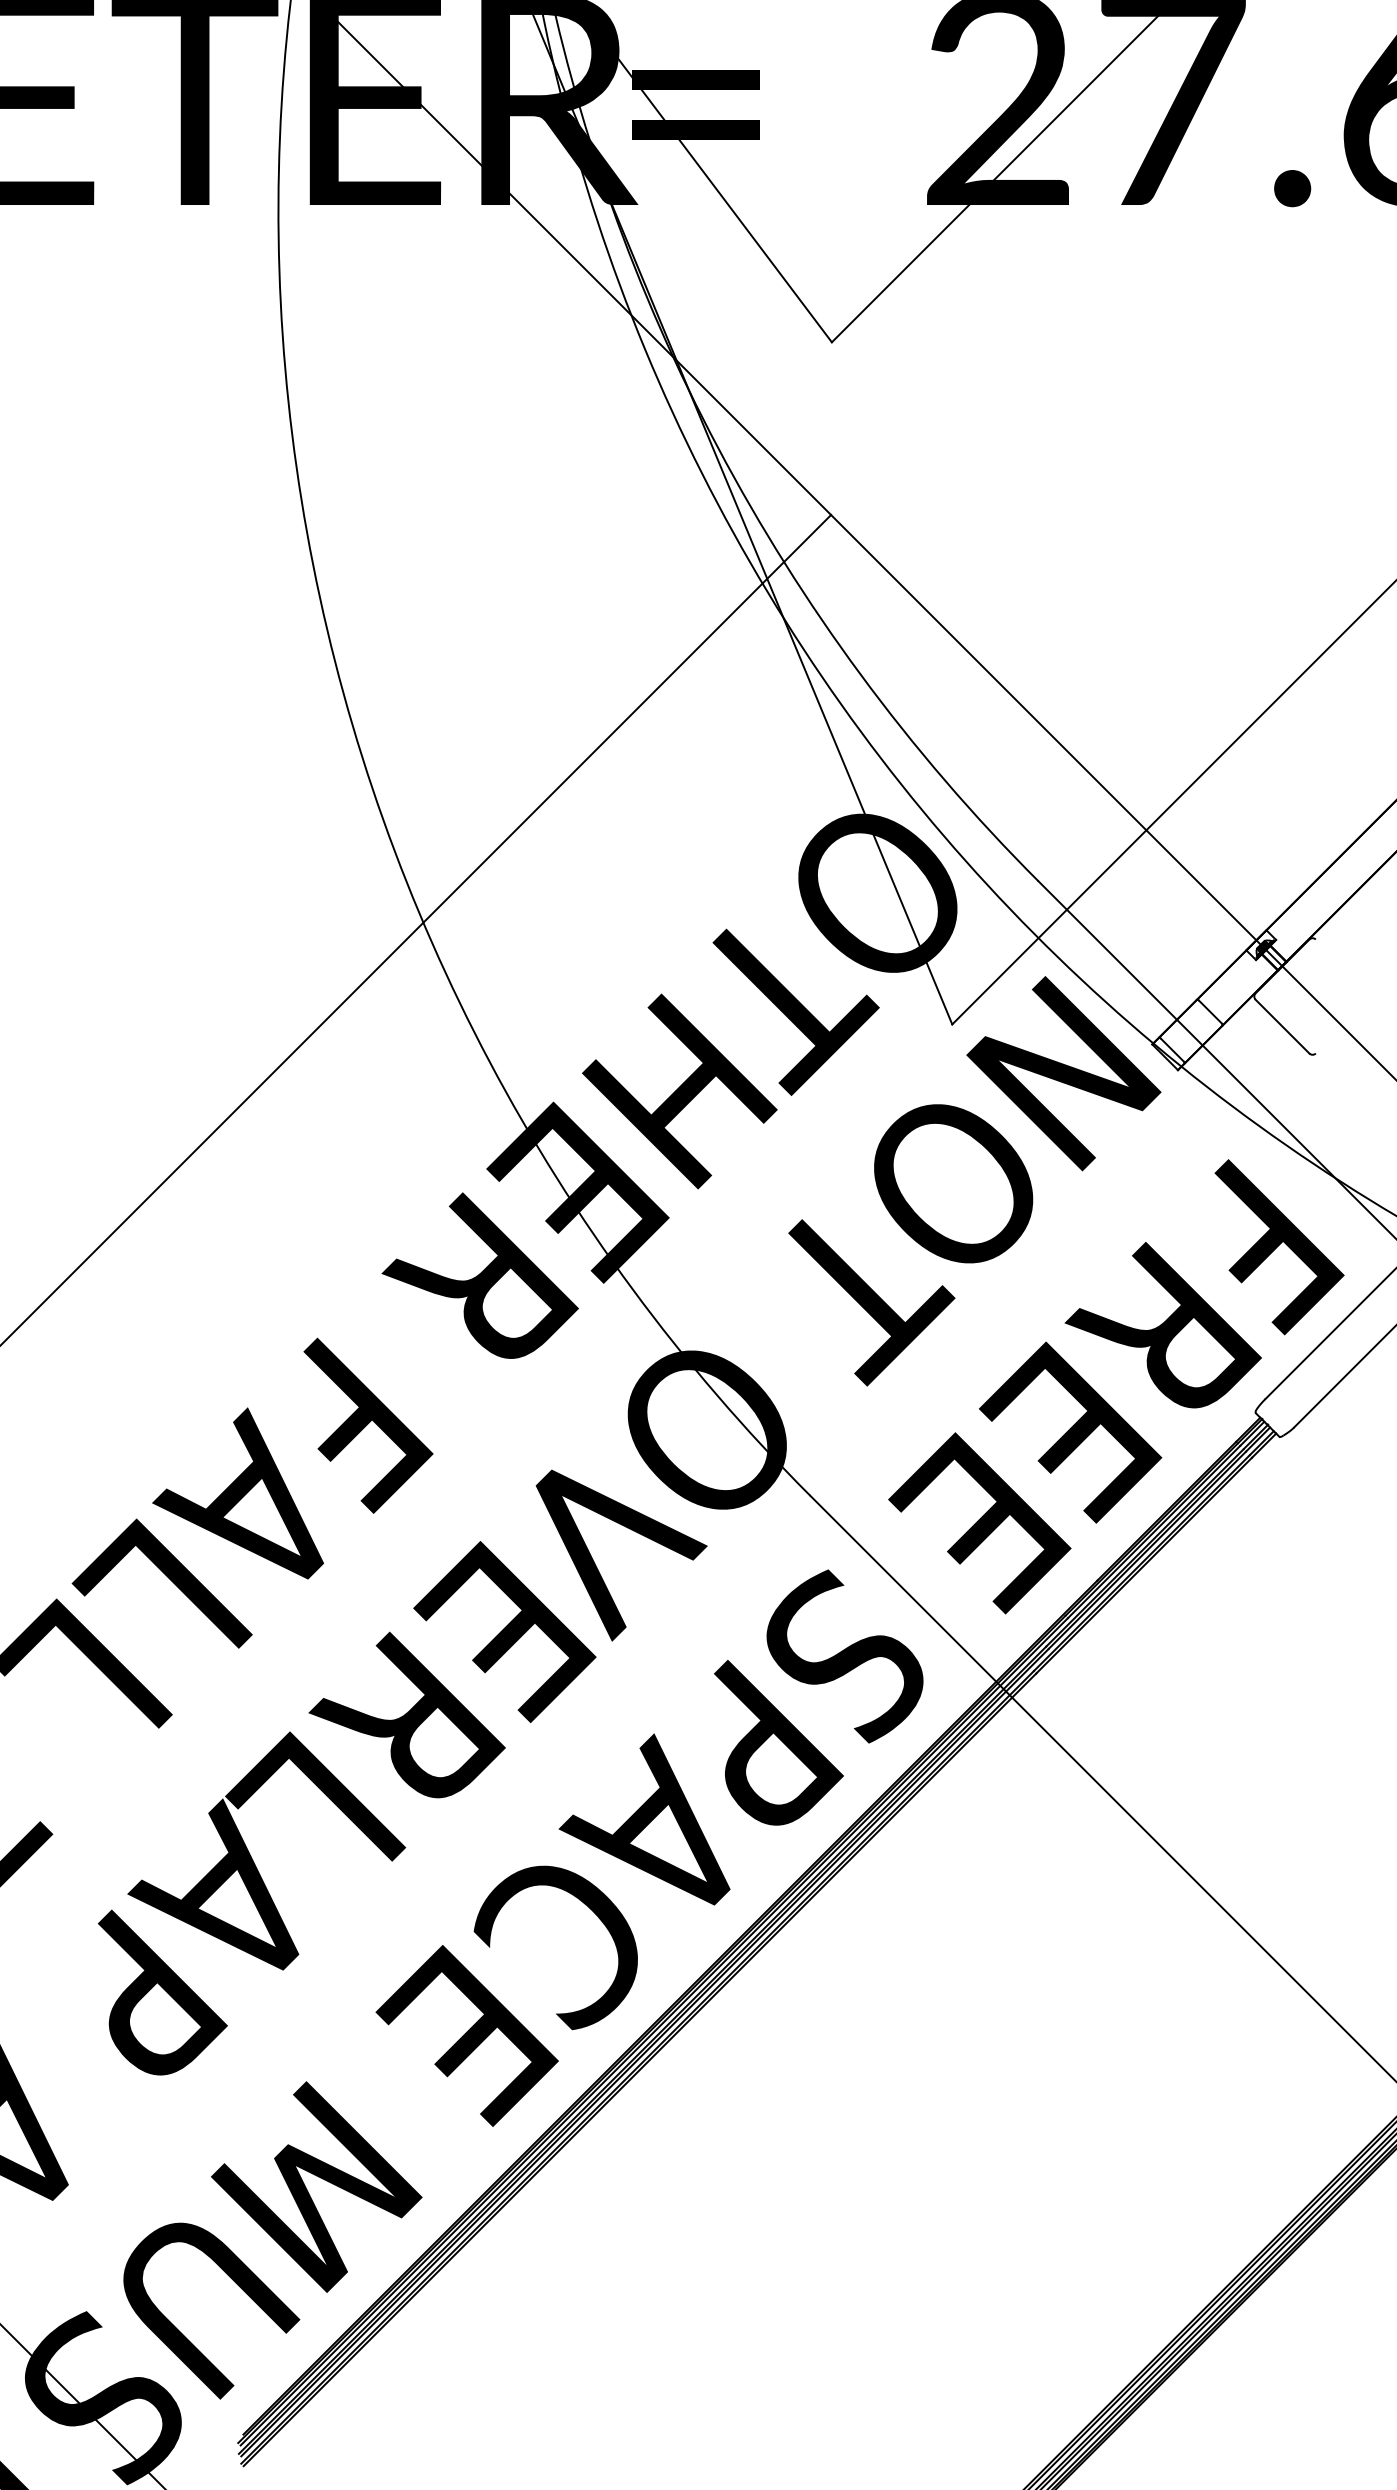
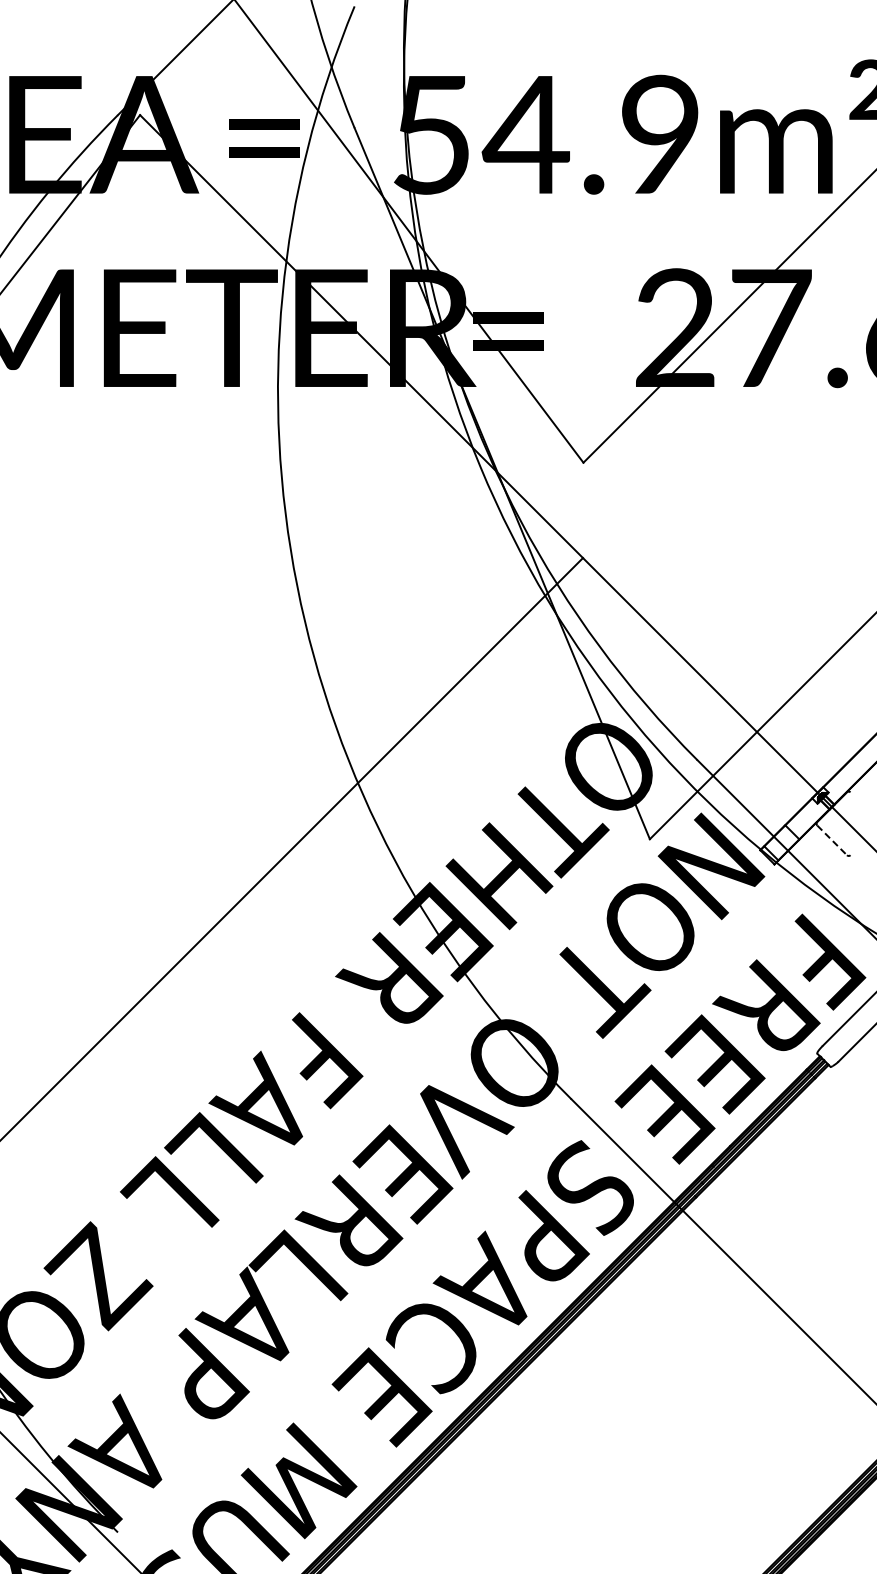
line: (1283, 1026) -> (832, 840), solid -> dashed

